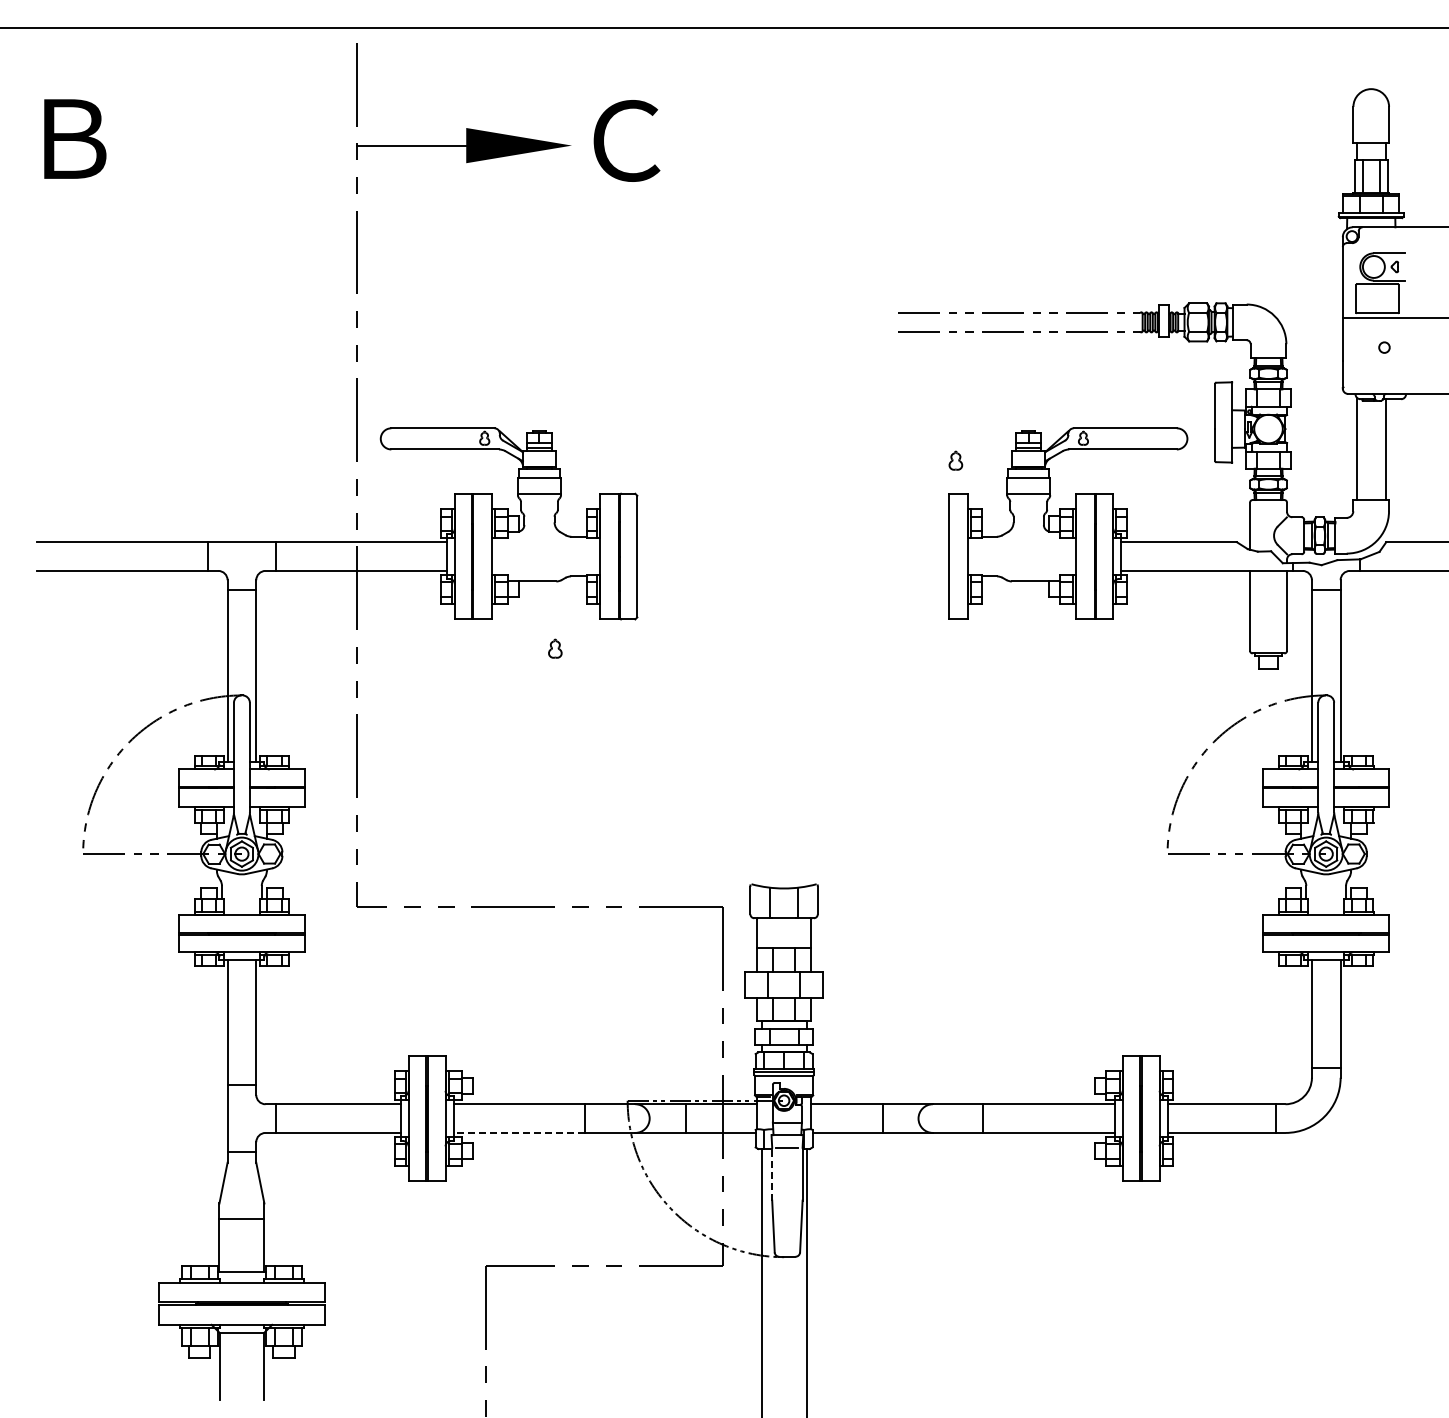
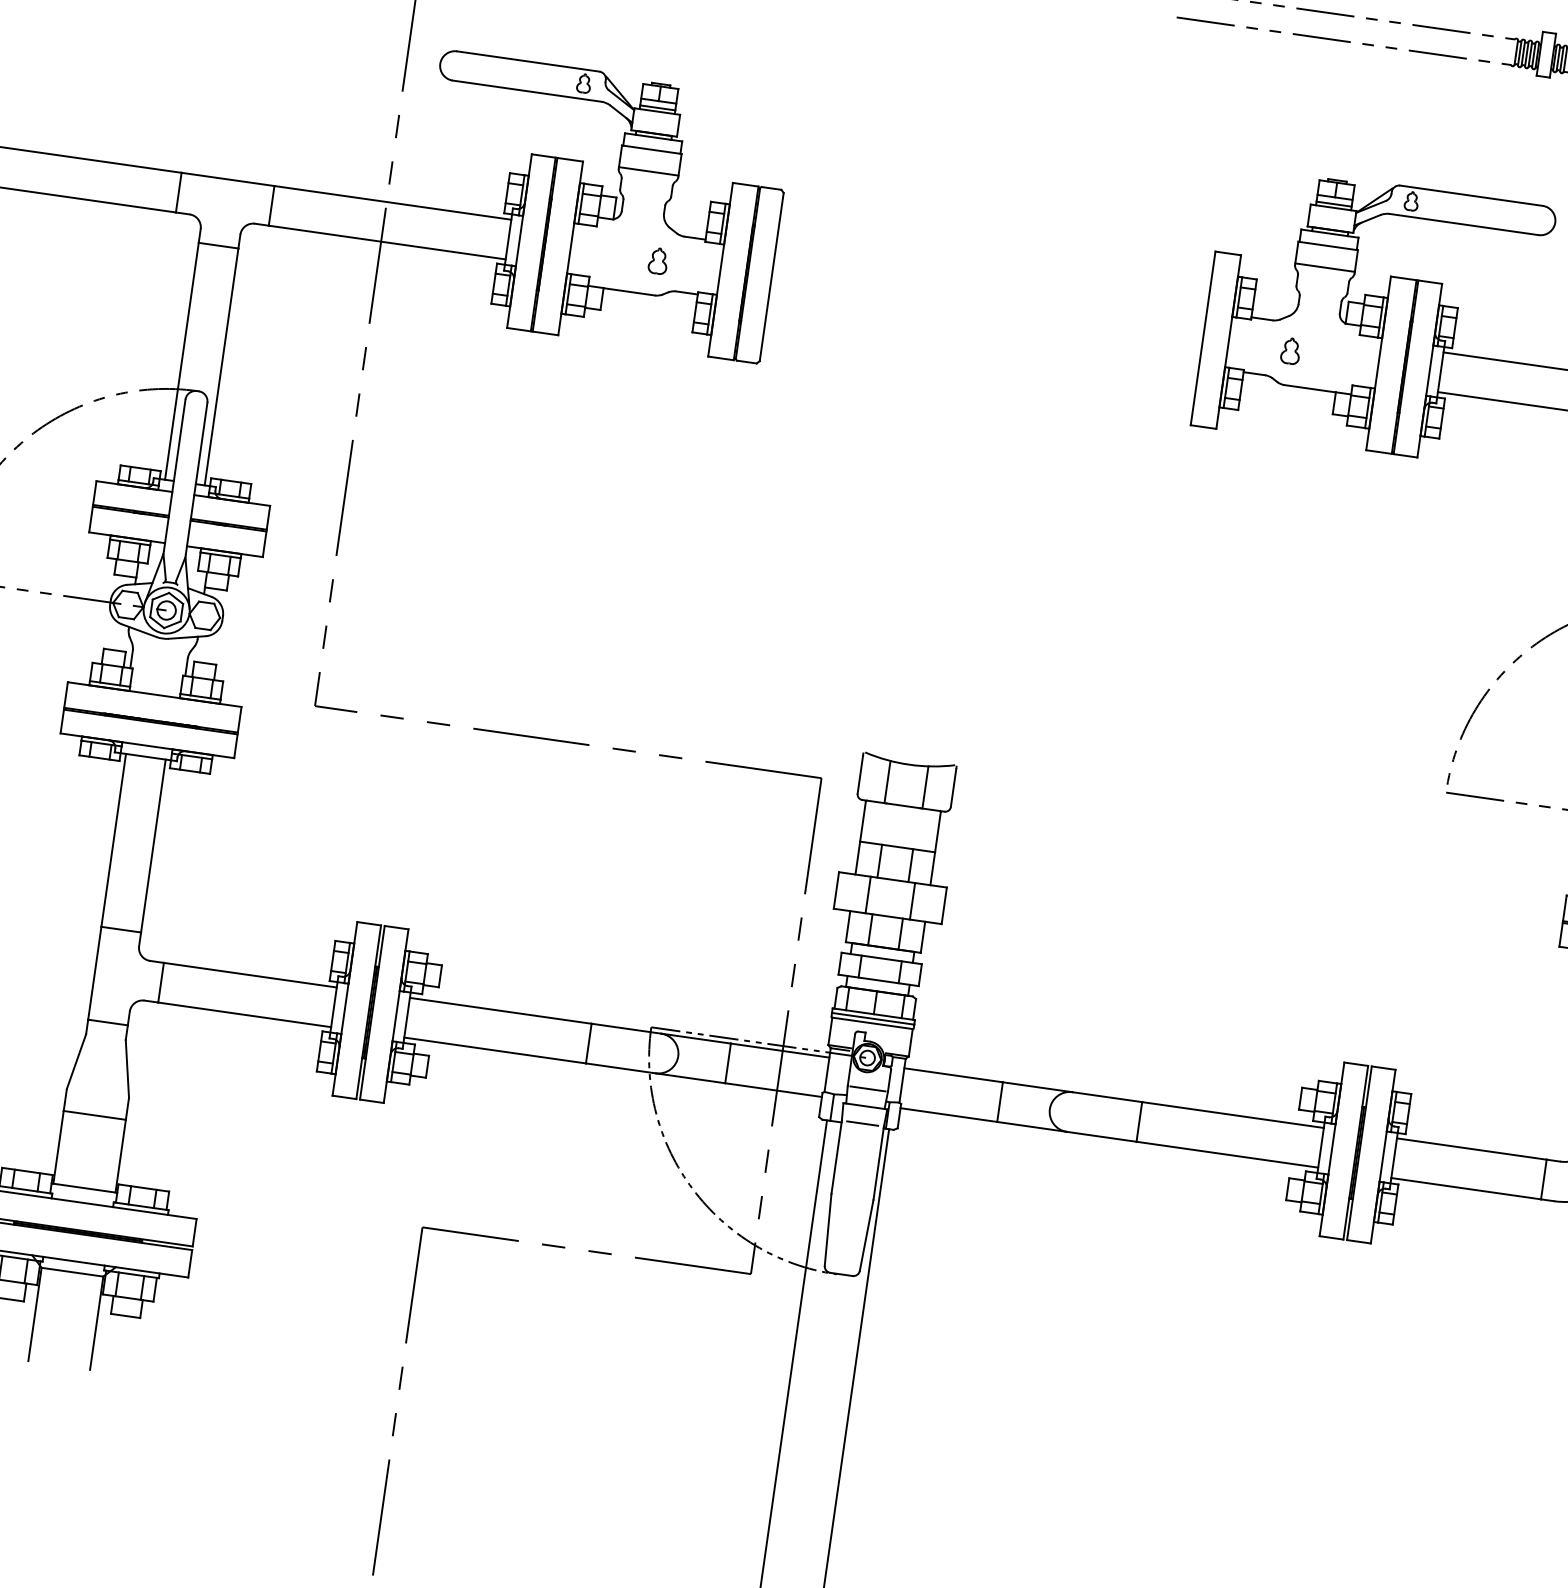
part: (955, 460) -> (1290, 350), moved
part: (555, 648) -> (658, 260), moved
line: (519, 1132) -> (495, 1049), dashed -> solid
line: (772, 1173) -> (837, 1156), dashed -> solid

